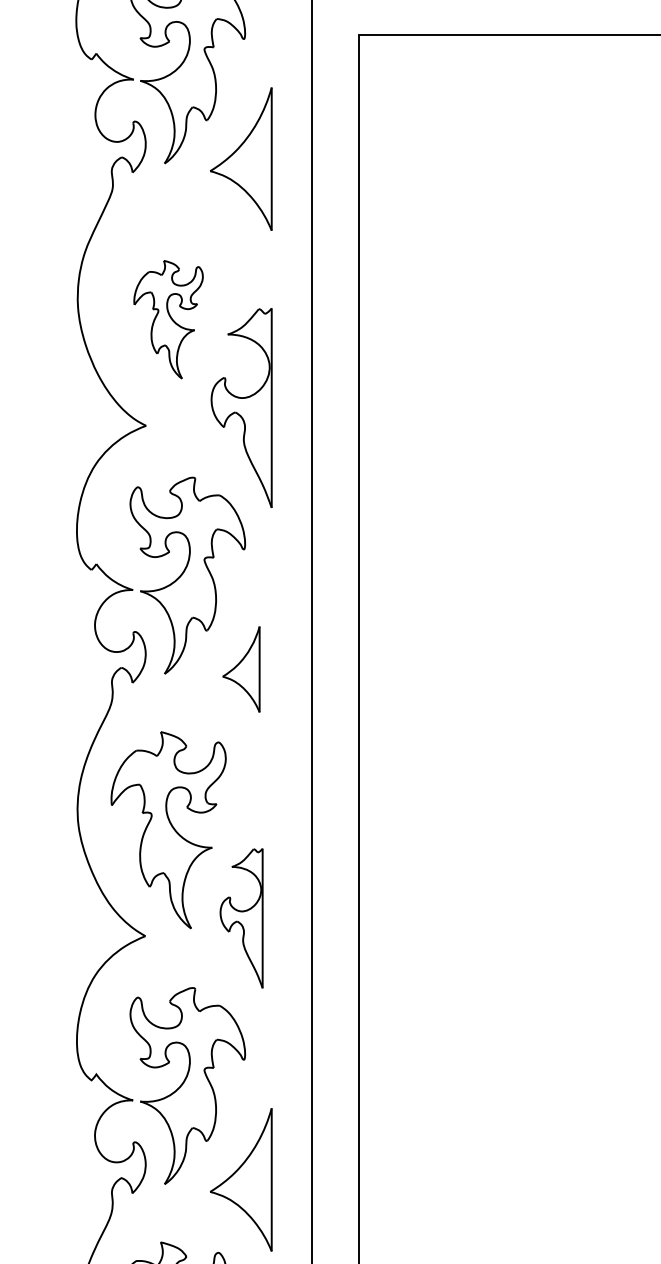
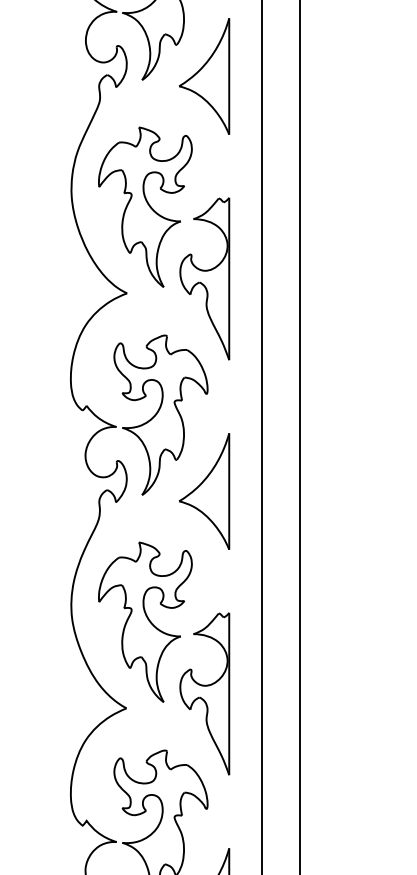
part: (168, 319) -> (145, 206), size x1.67
part: (241, 669) -> (204, 491), size x1.67
part: (241, 918) -> (204, 694), size x1.43

